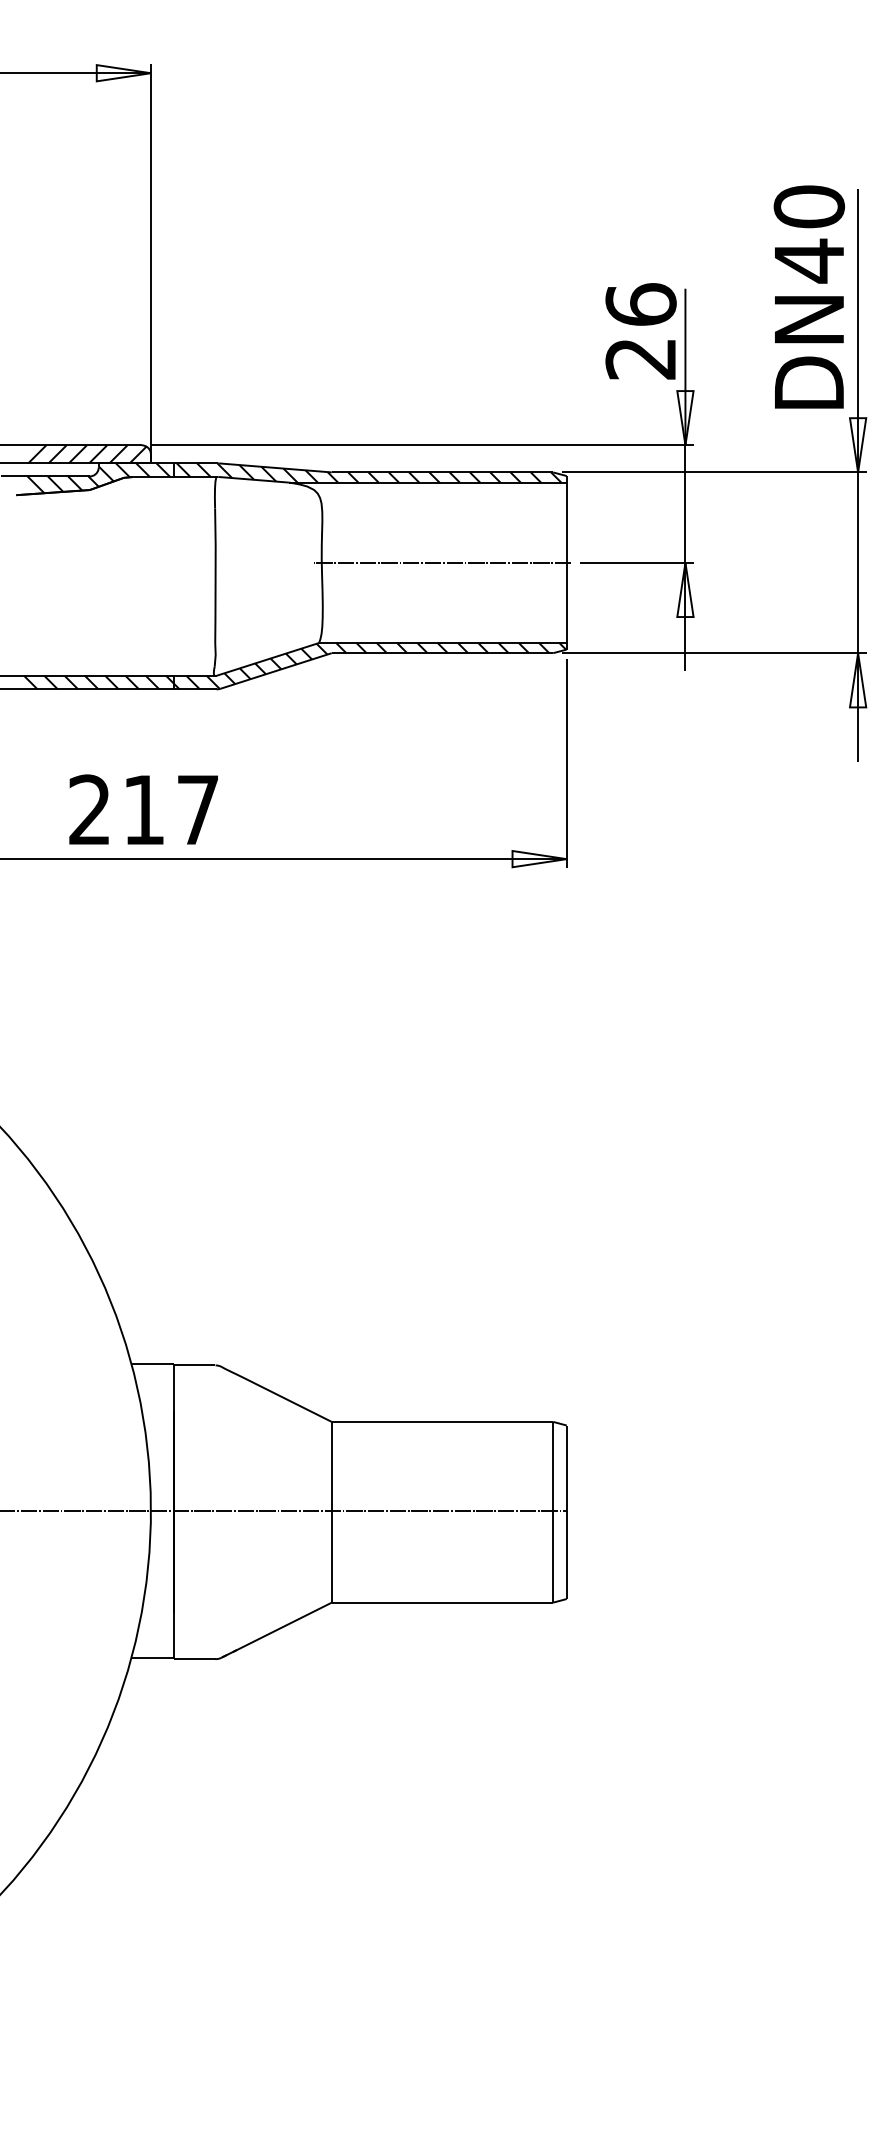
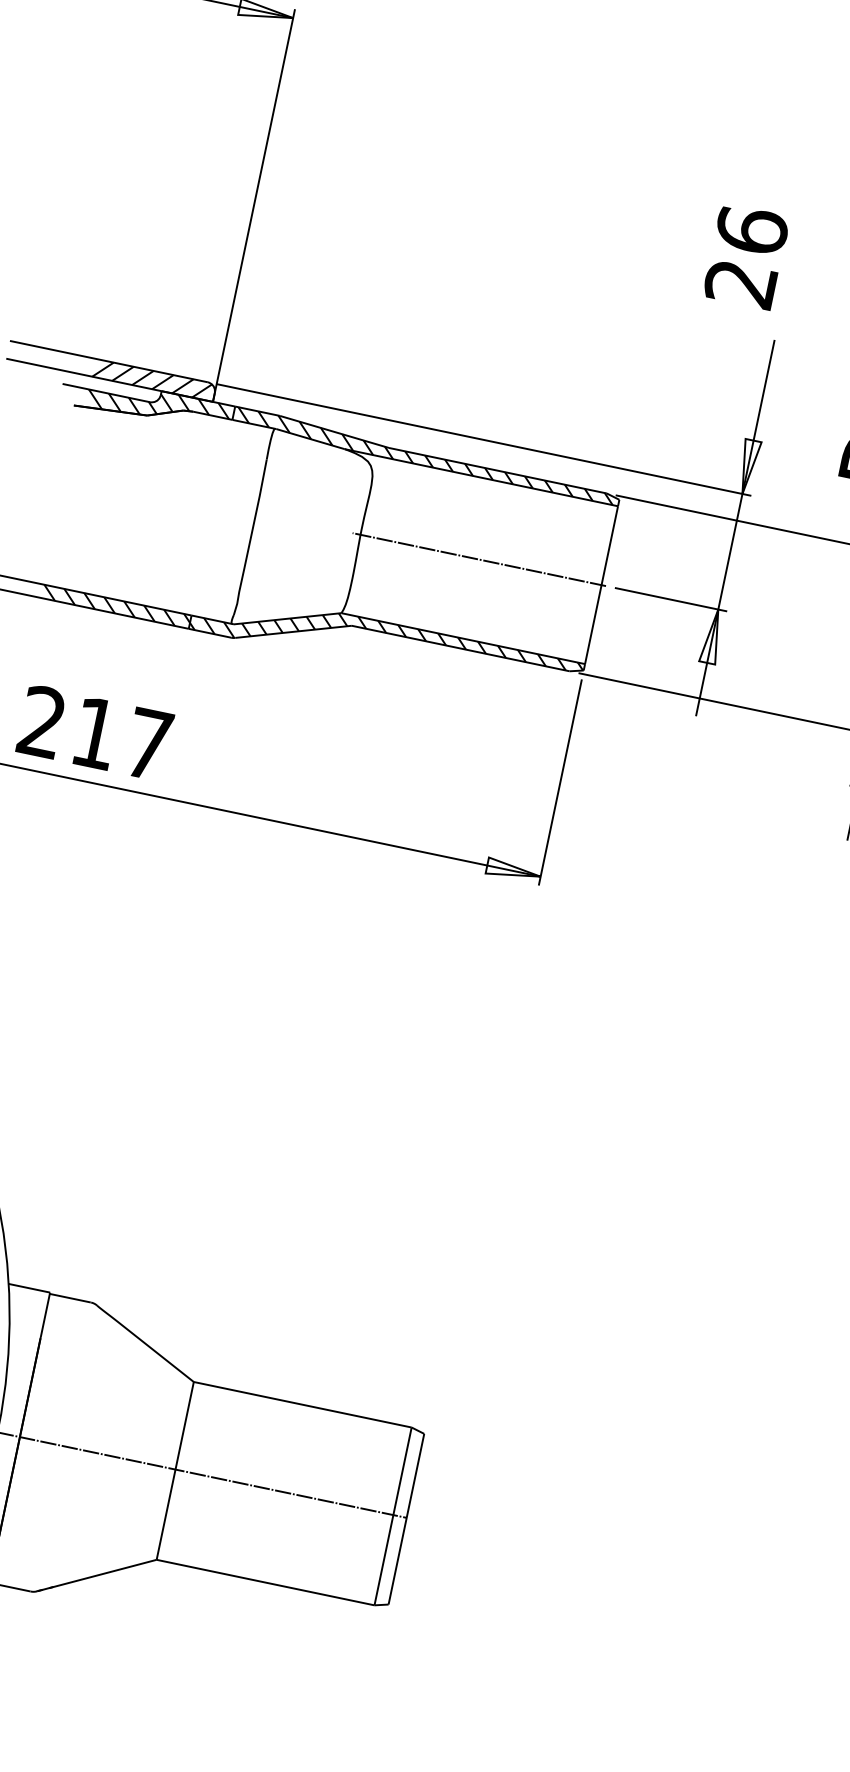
text: (640, 331) -> (745, 256), moved
text: (143, 809) -> (95, 732), moved

